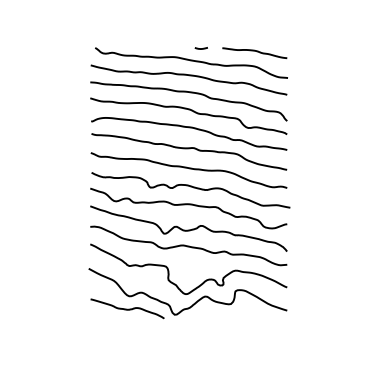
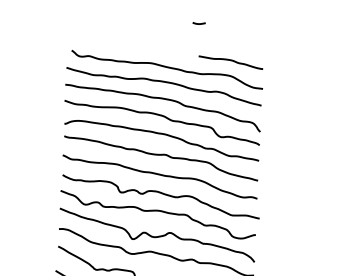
line: (200, 48) -> (198, 23), moved

